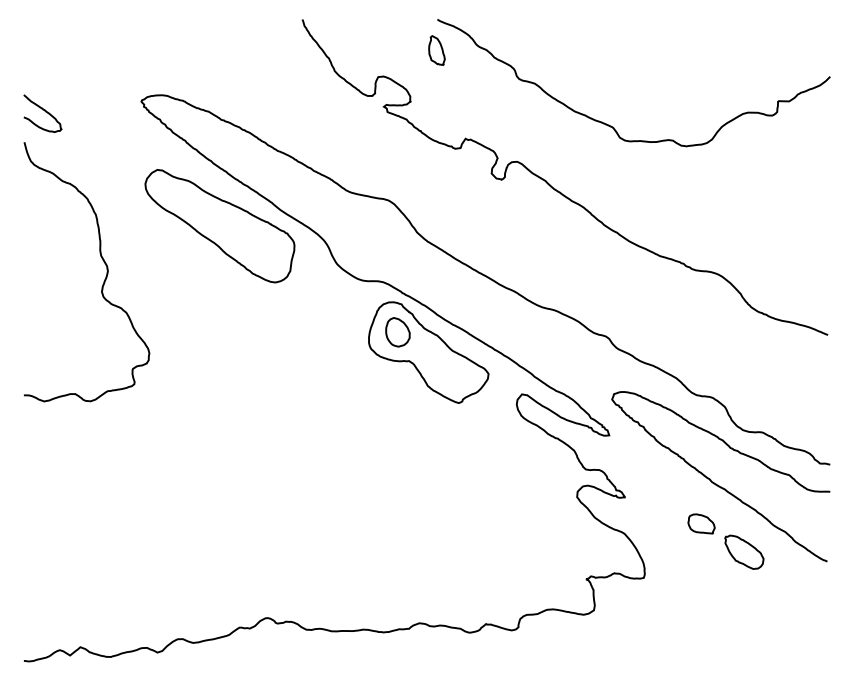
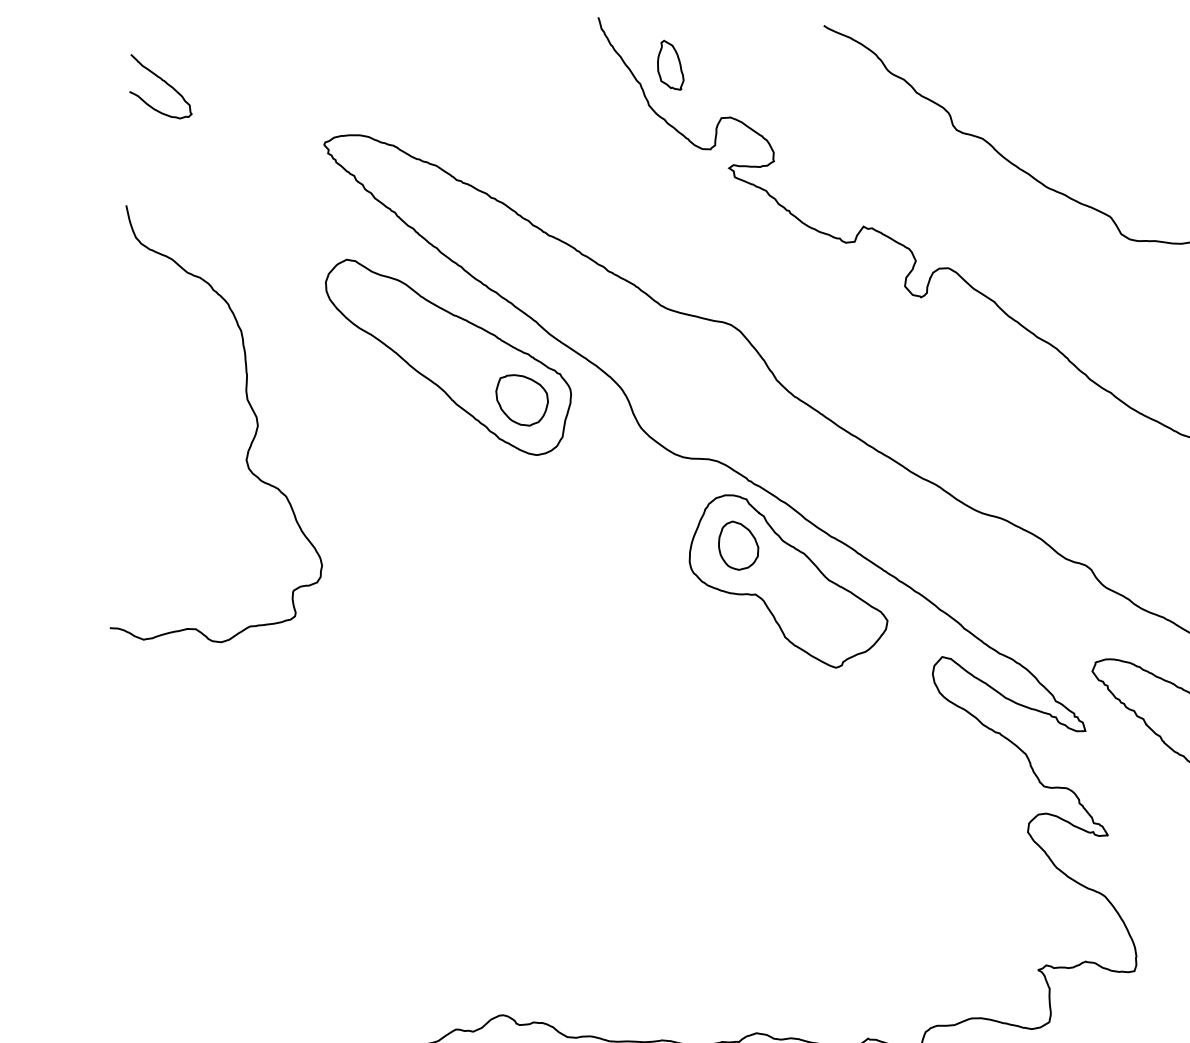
part: (436, 50) -> (670, 65), moved
curve: (44, 111) -> (164, 83), moved
part: (264, 249) -> (520, 399), added

